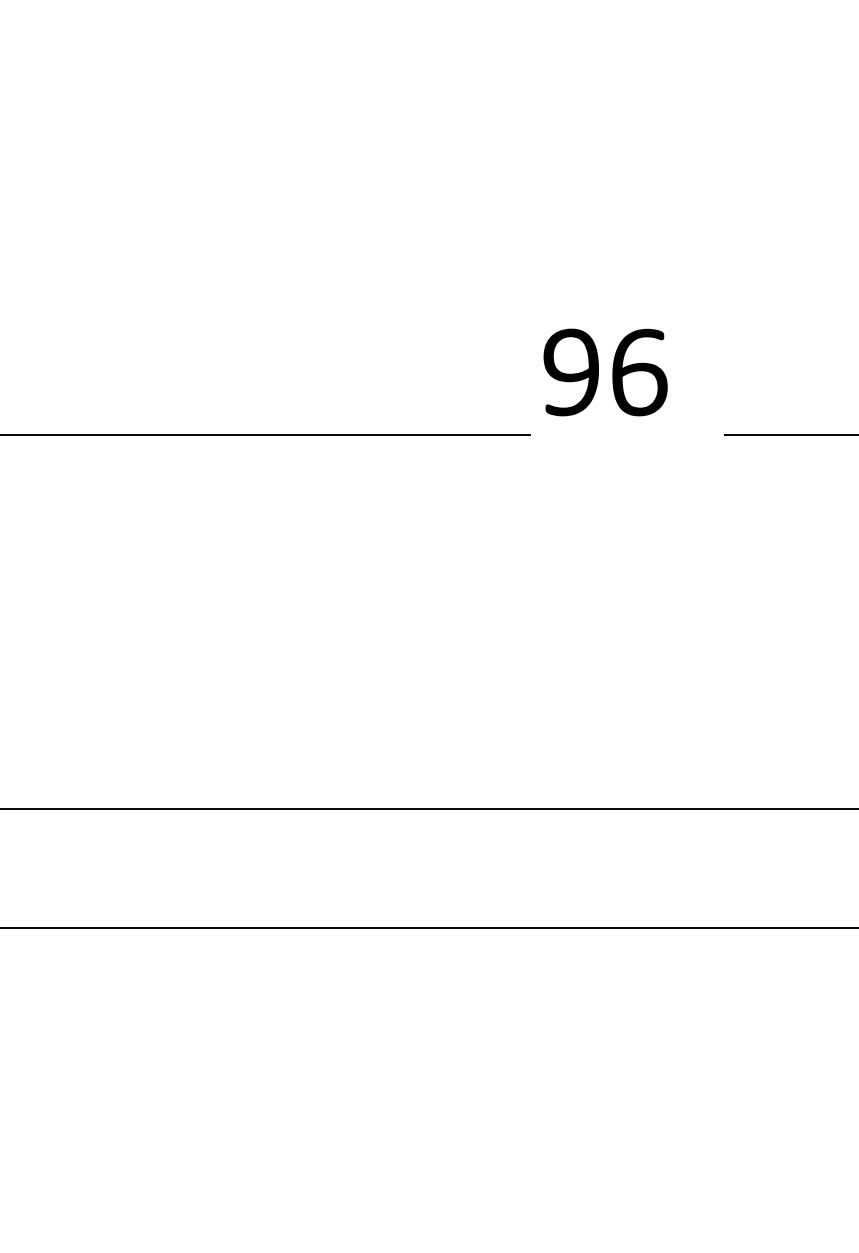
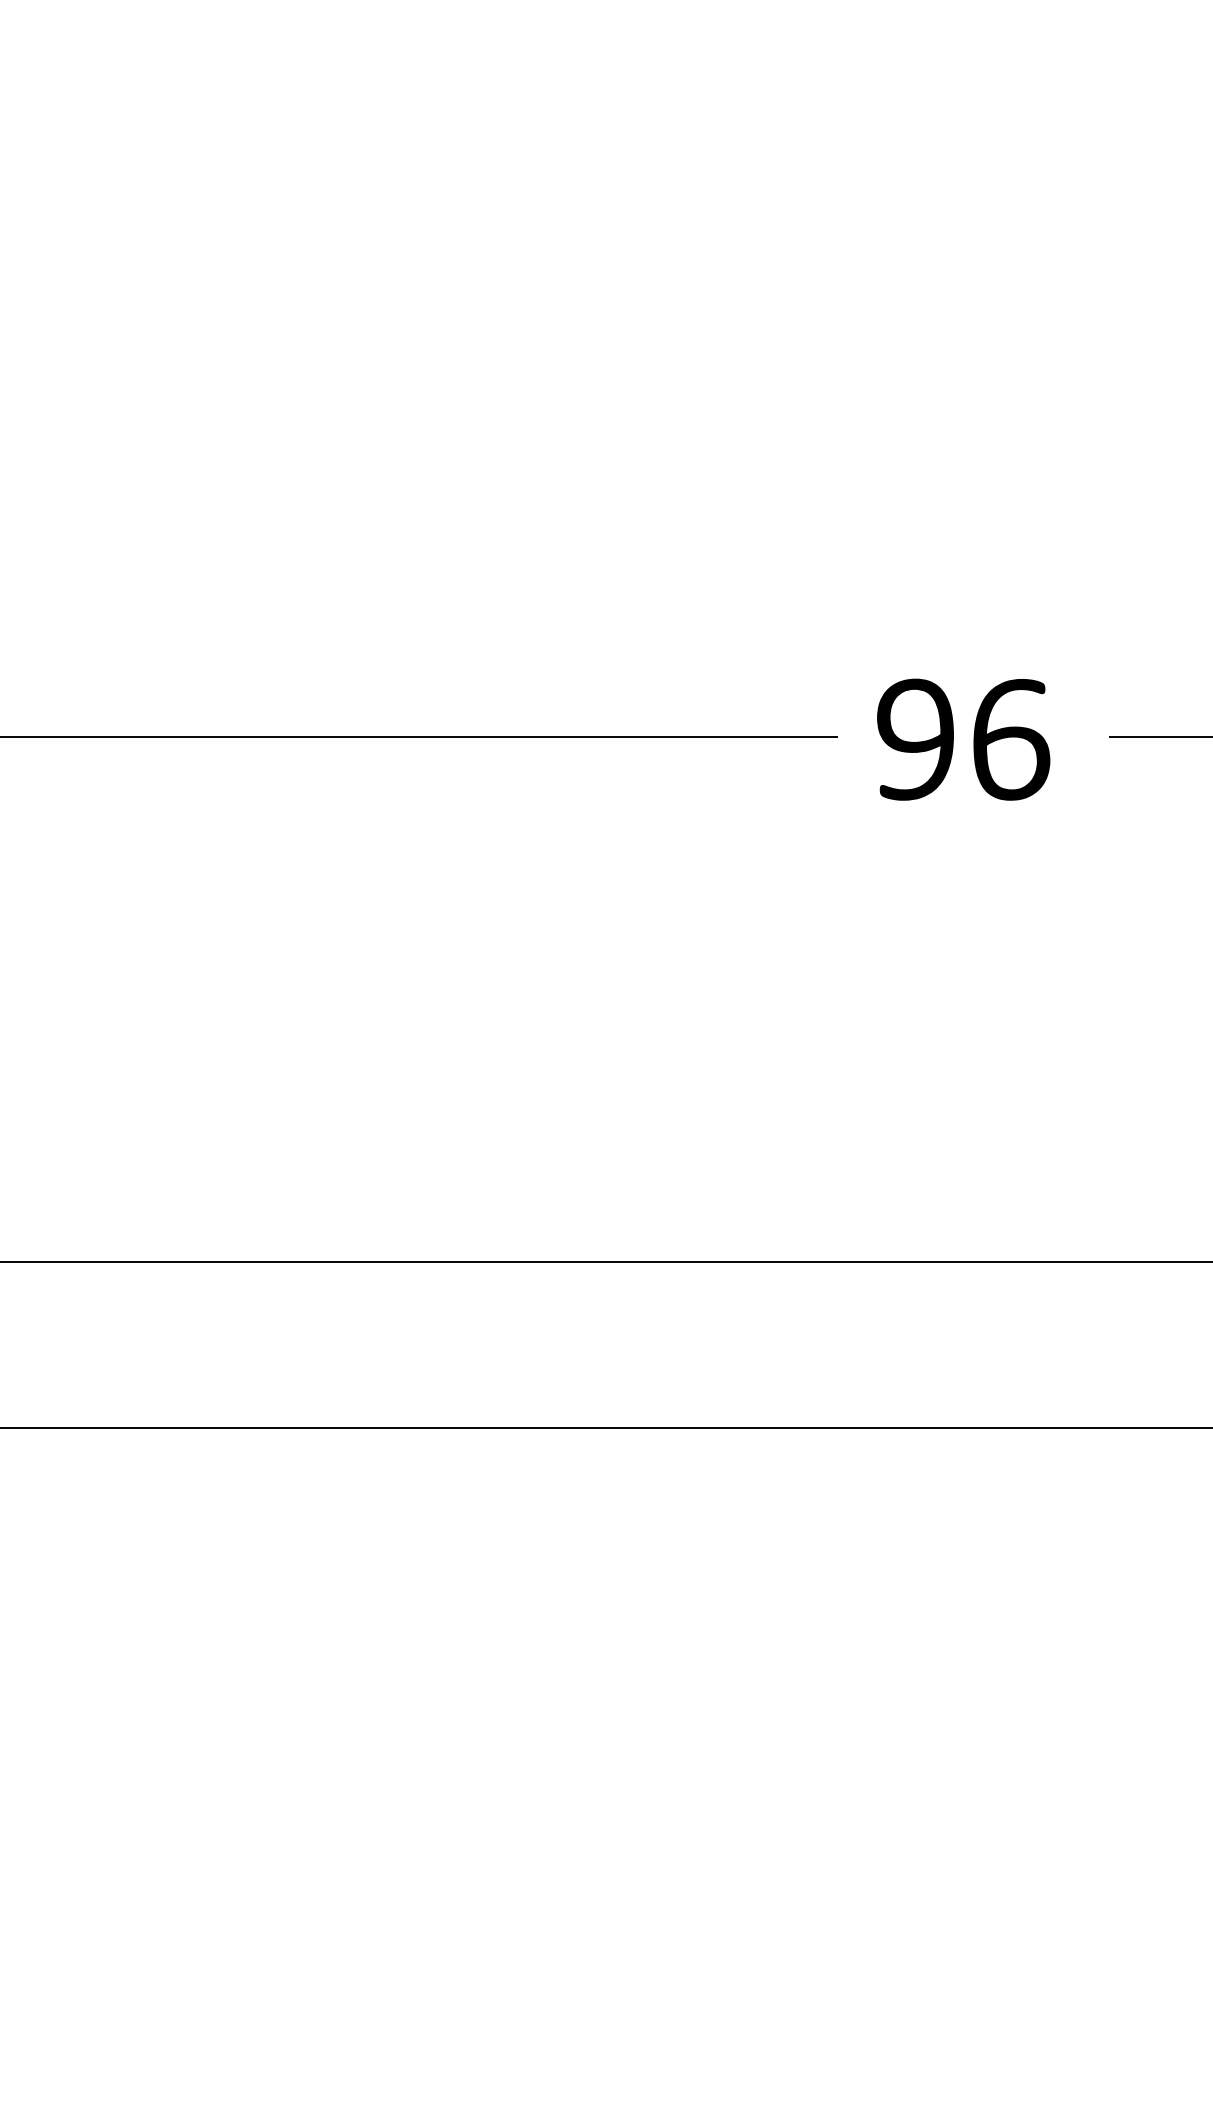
part: (598, 372) -> (953, 739), moved

